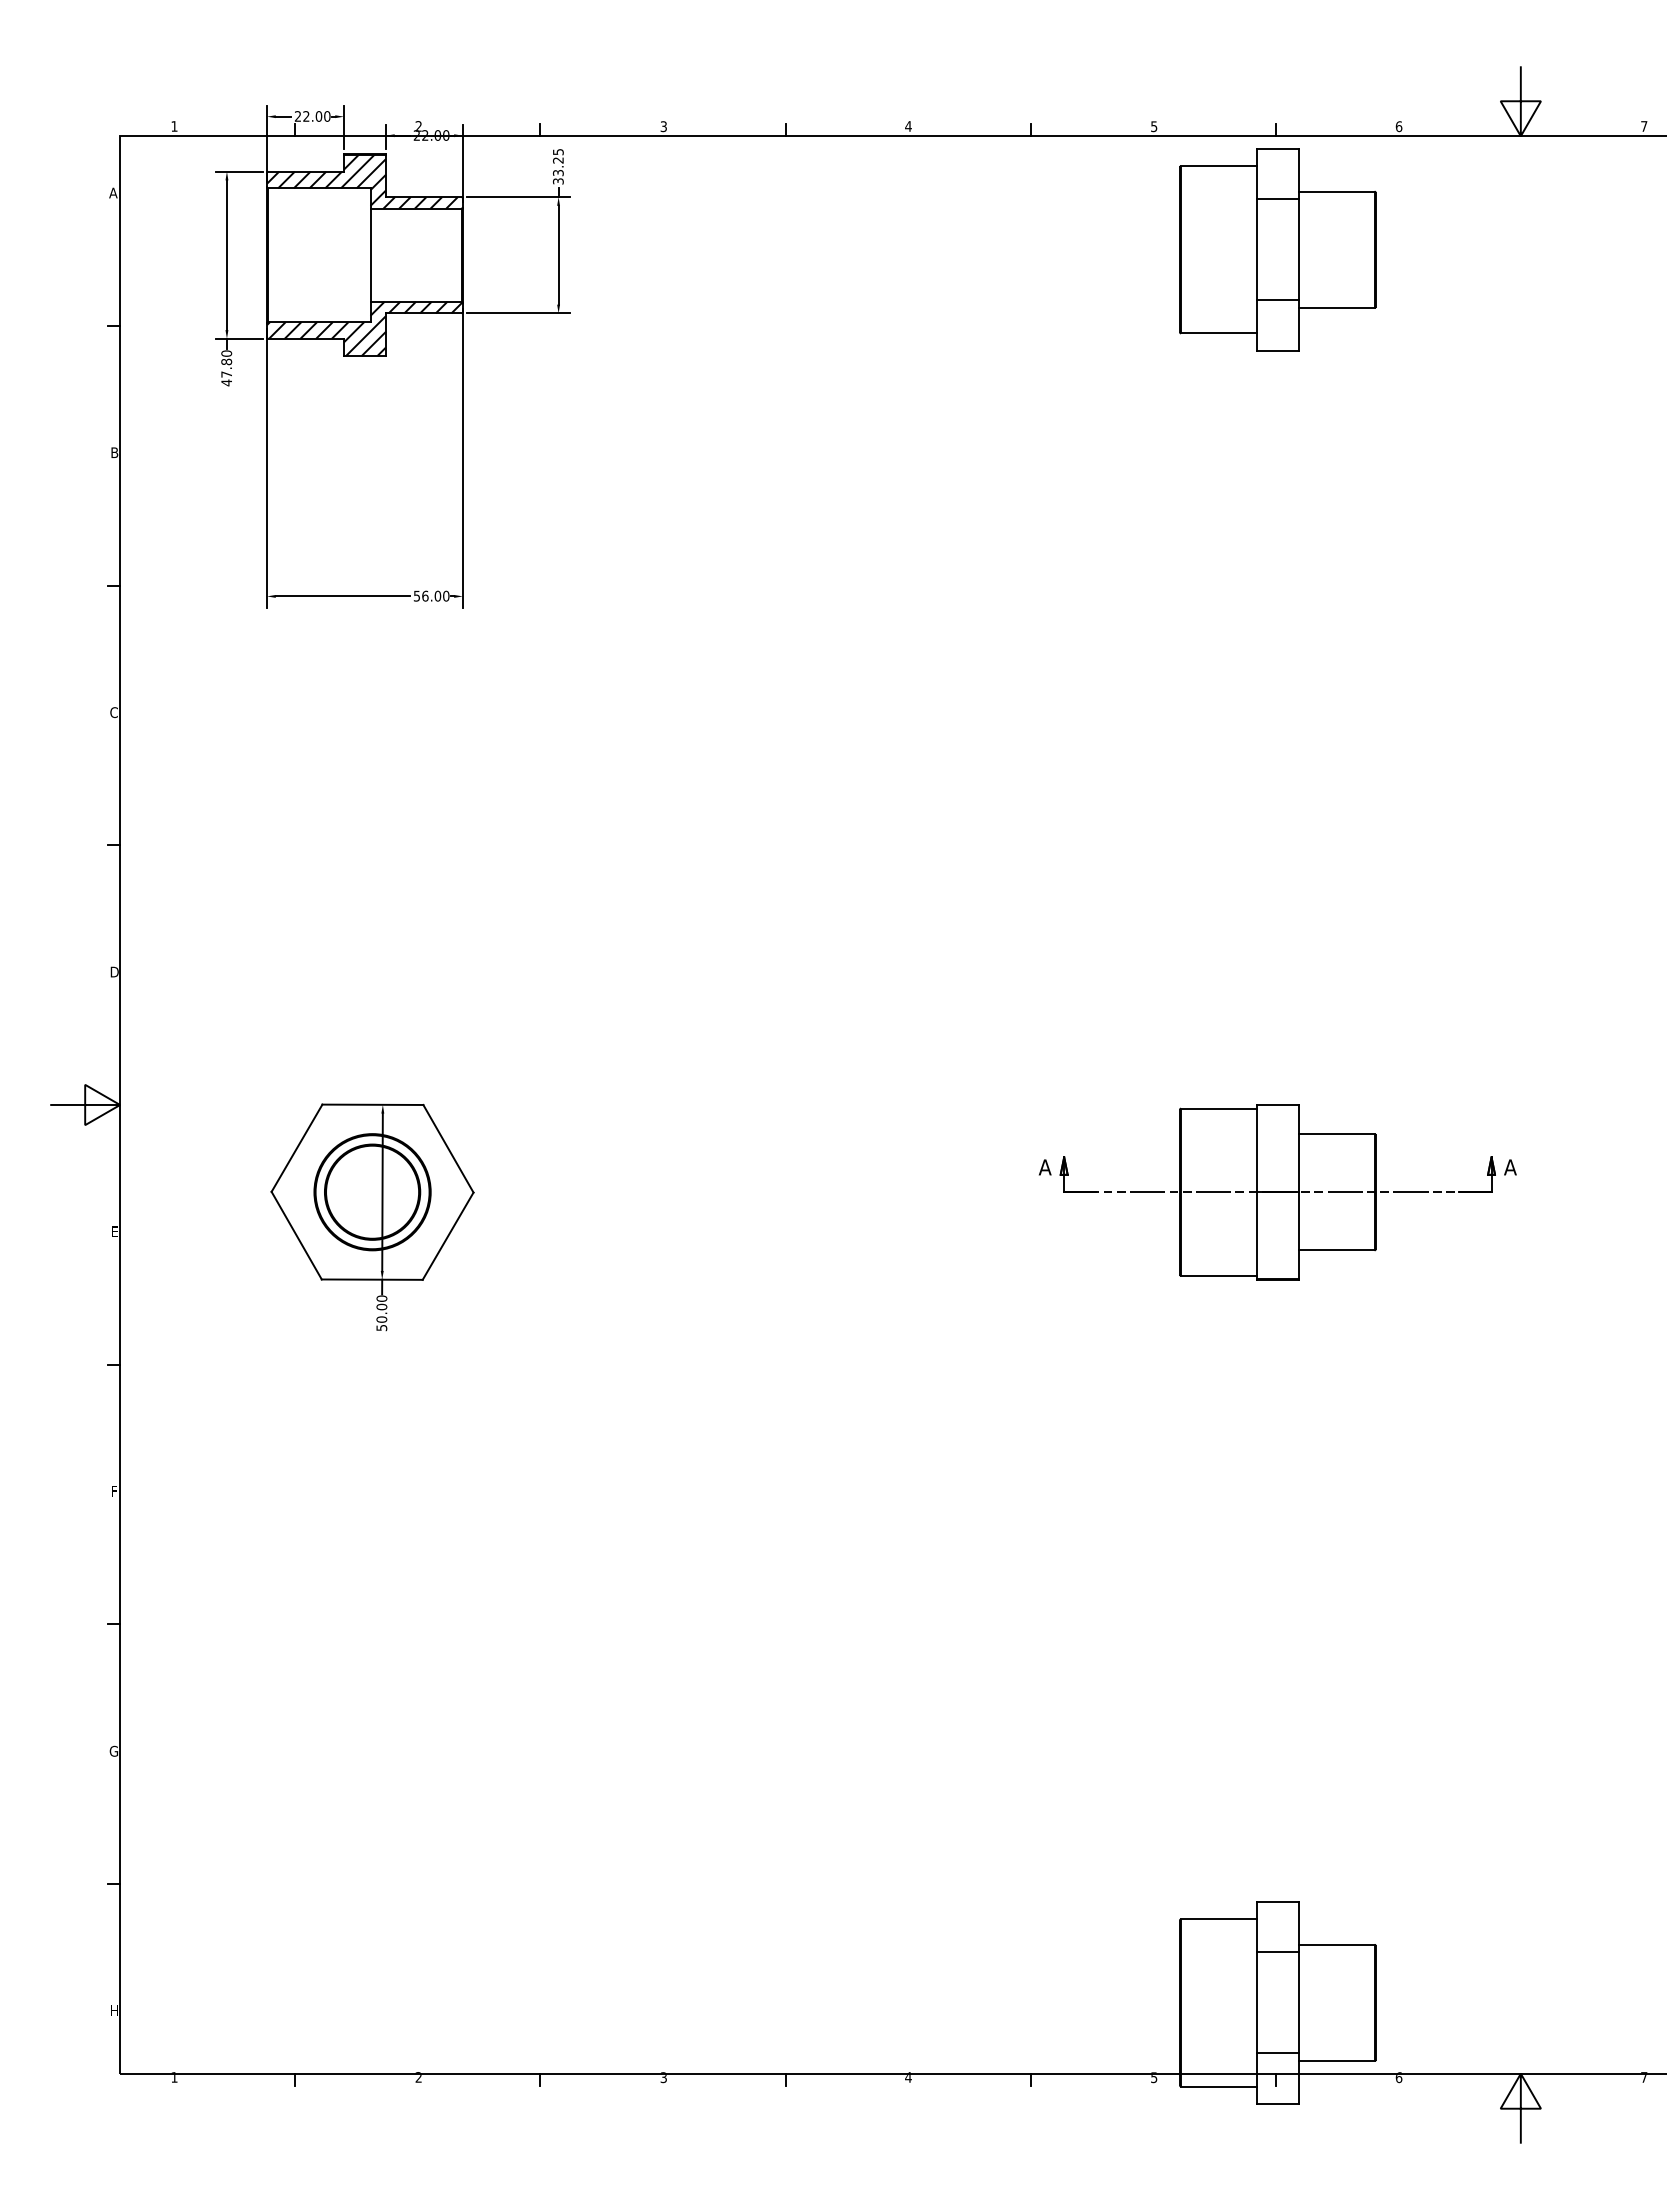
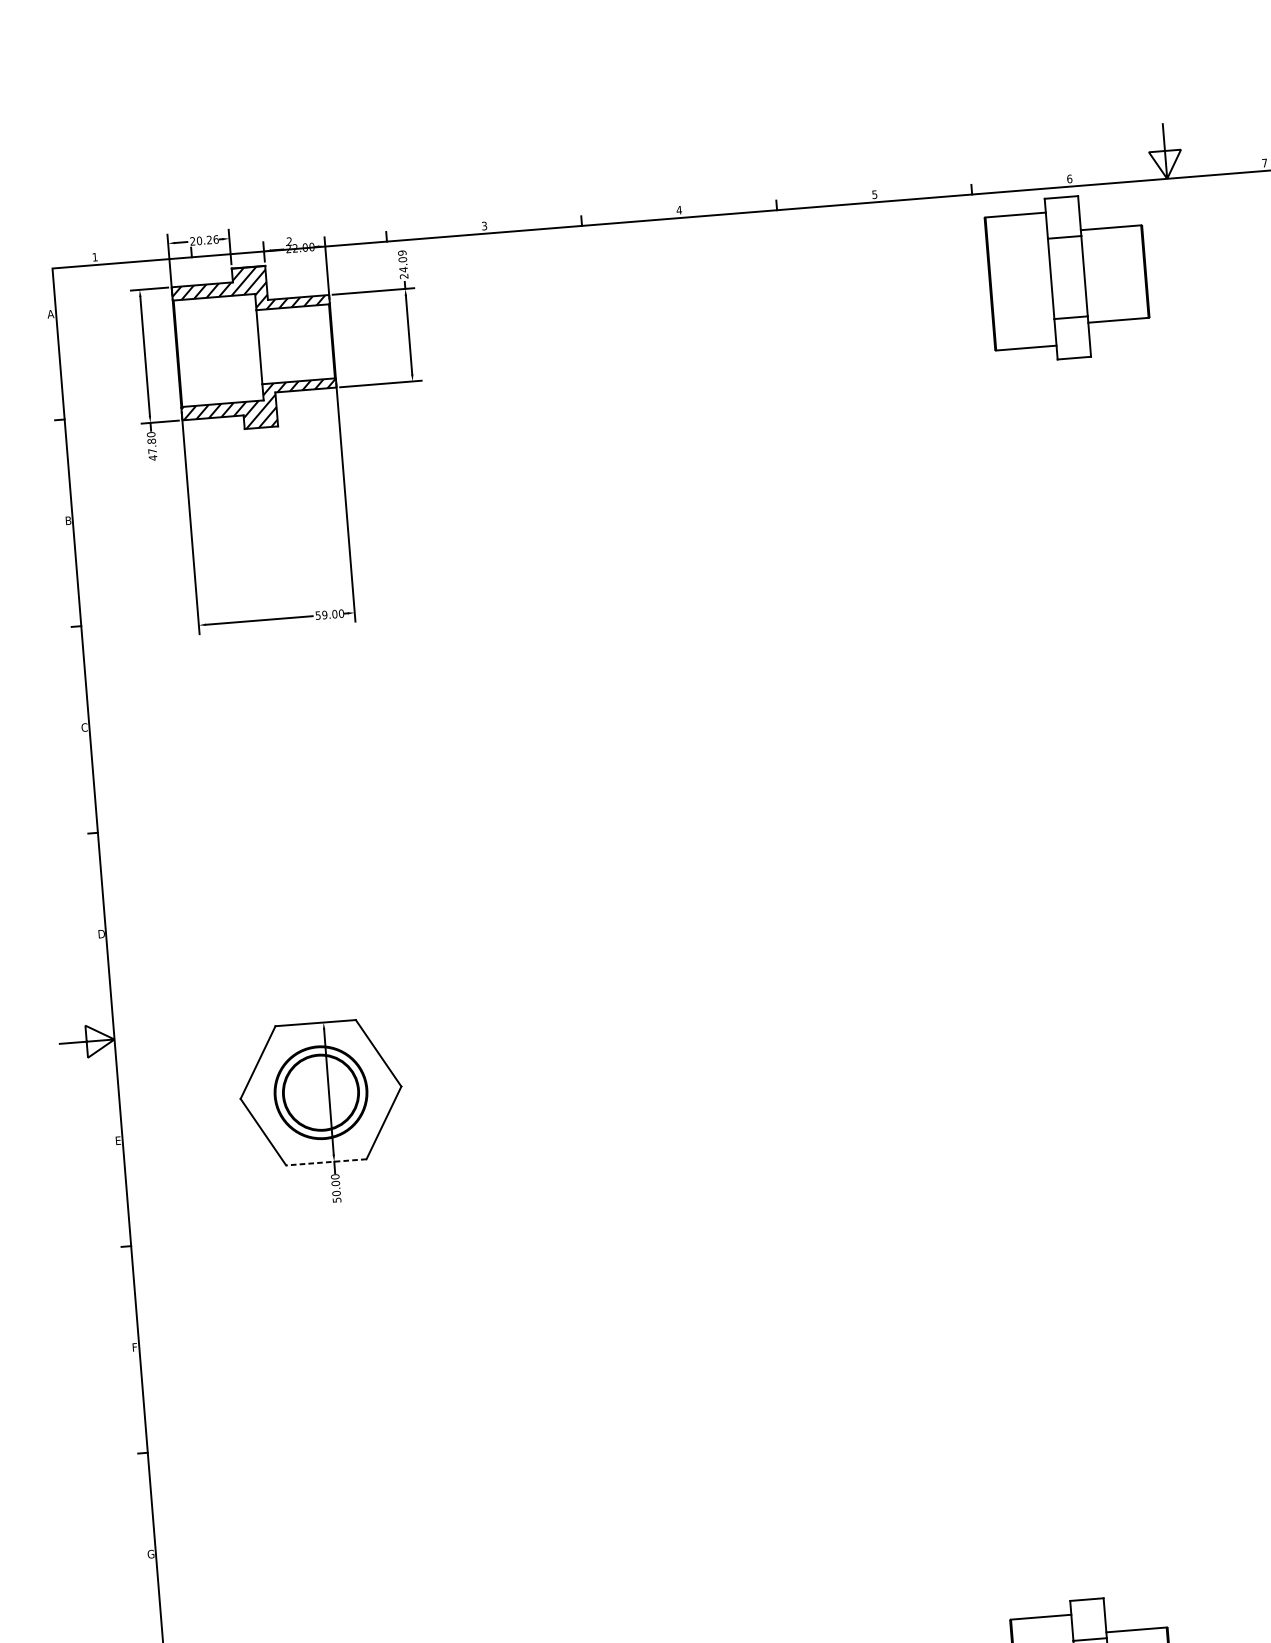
text: (316, 116) -> (207, 240), 22.00 -> 20.26
text: (557, 166) -> (402, 264), 33.25 -> 24.09
part: (1277, 249) -> (1067, 277), moved
text: (425, 595) -> (324, 614), 56.00 -> 59.00
part: (1277, 1192) -> (1041, 1035), removed
line: (371, 1279) -> (325, 1162), solid -> dashed

